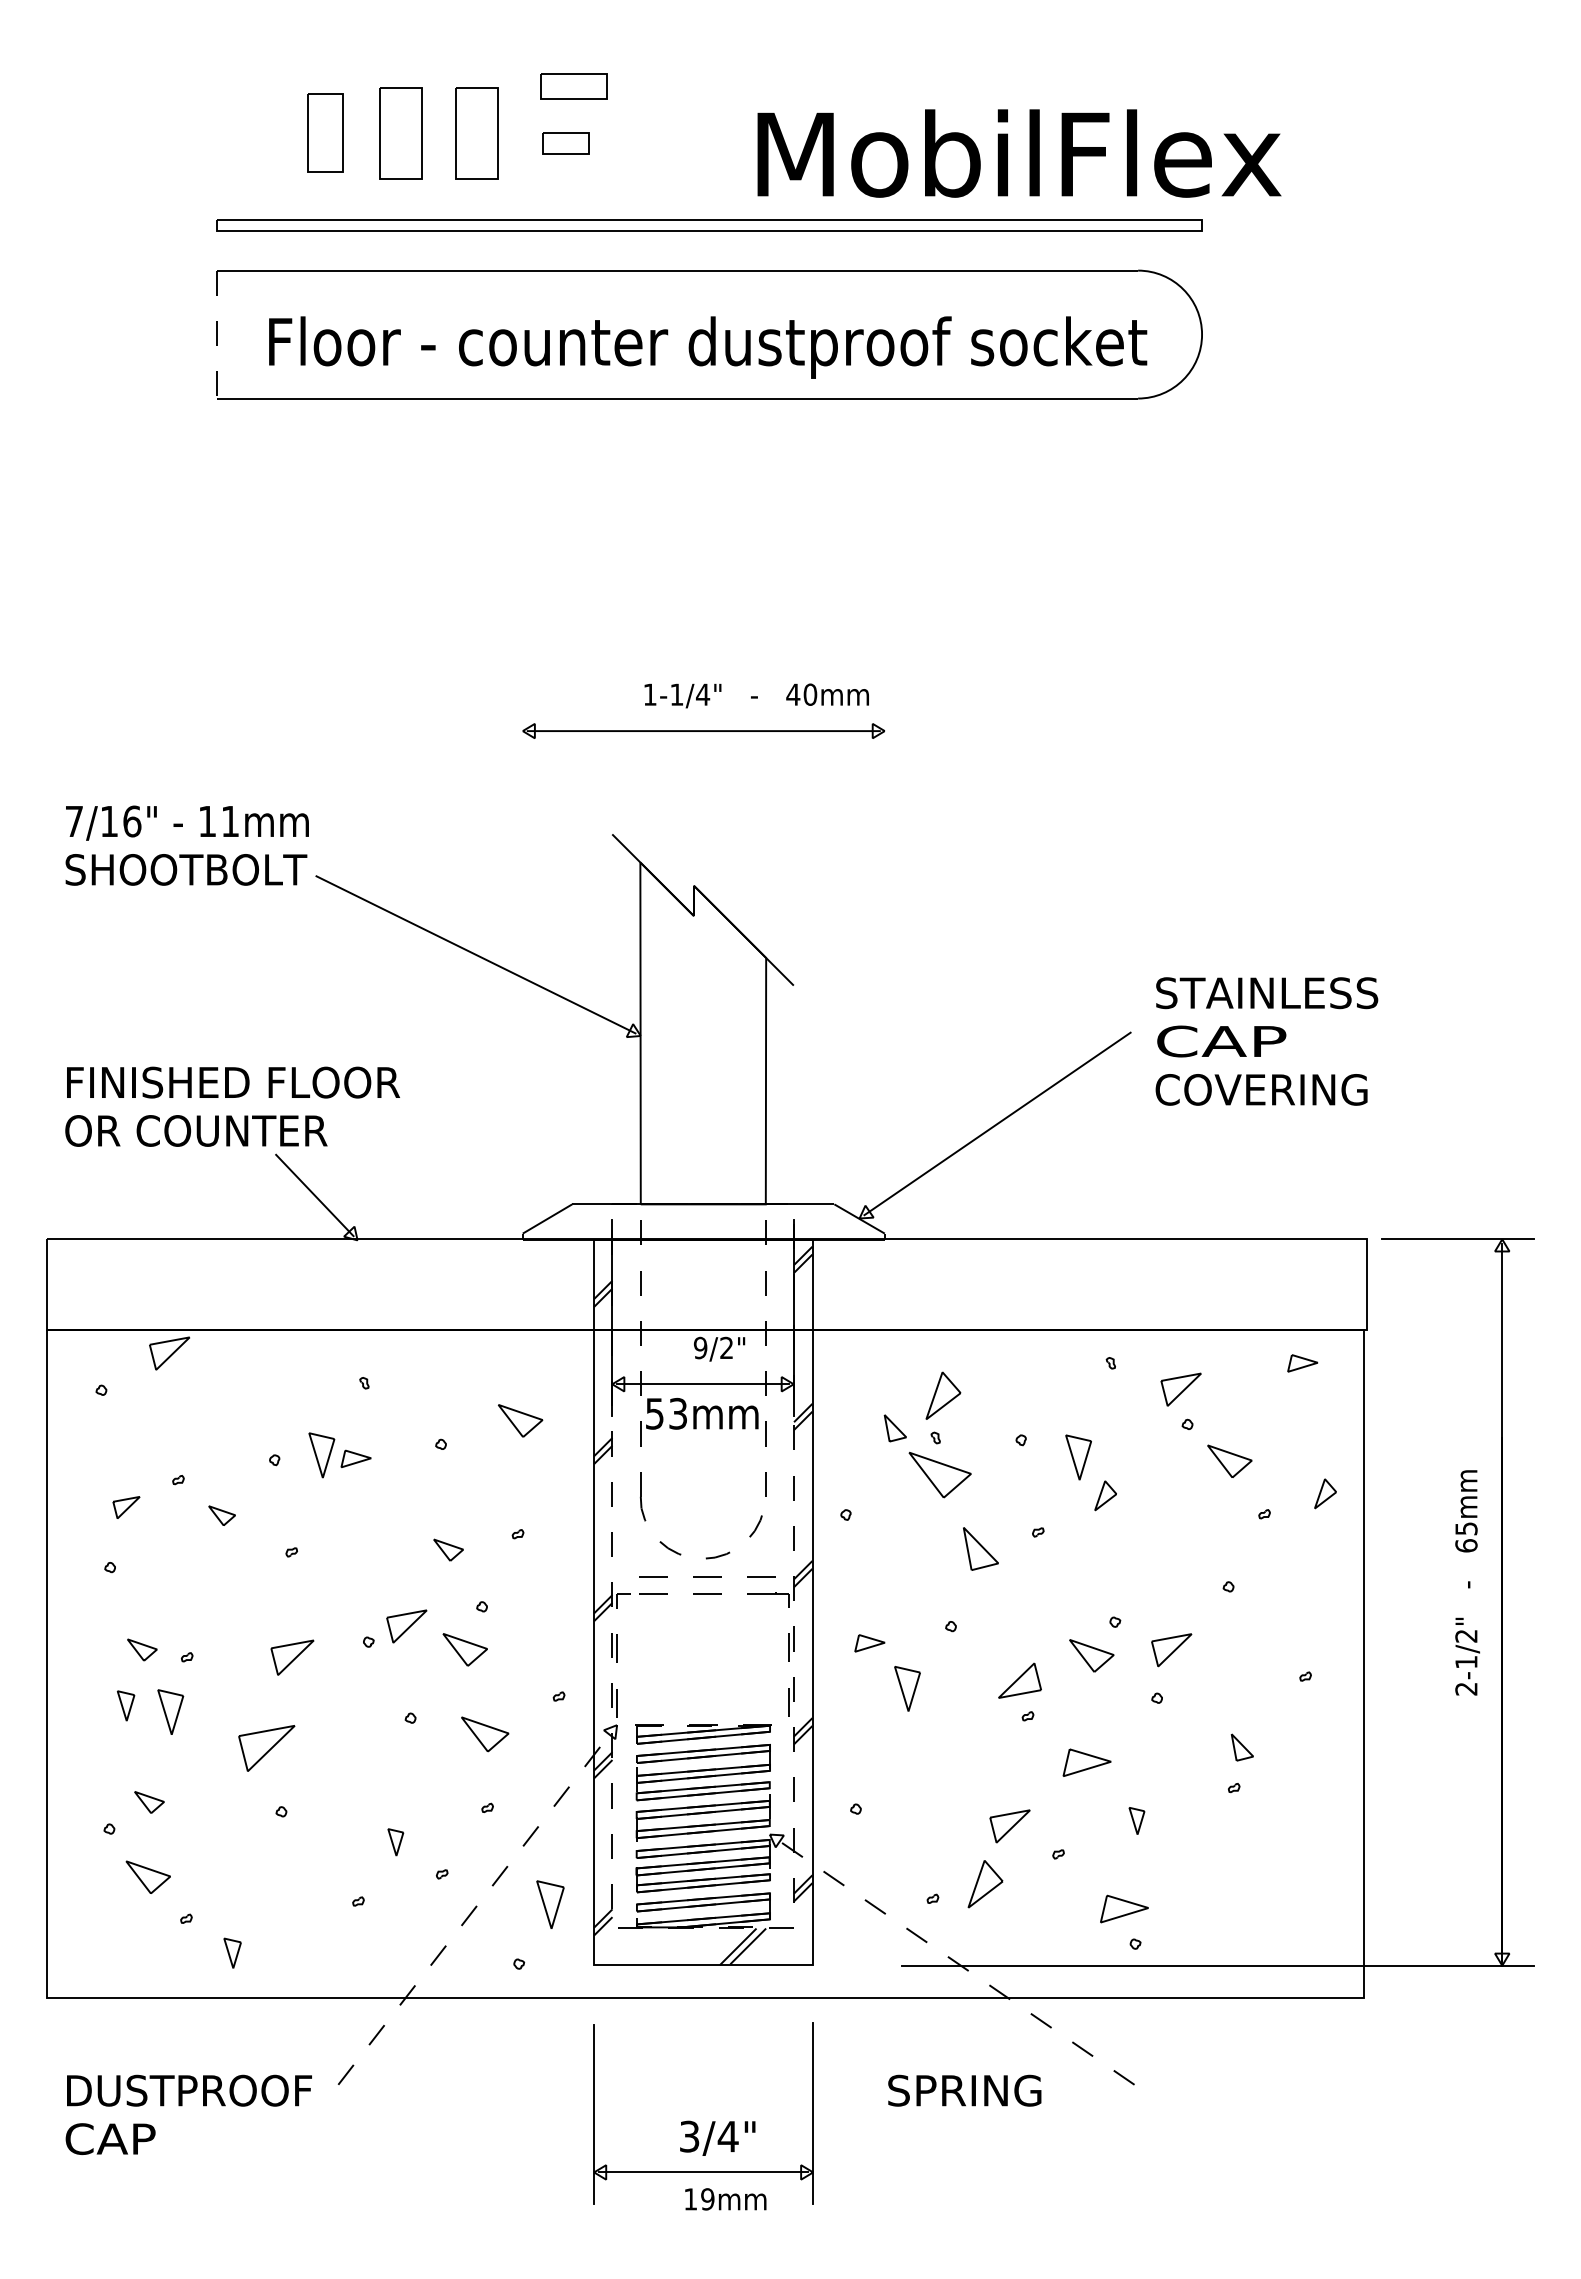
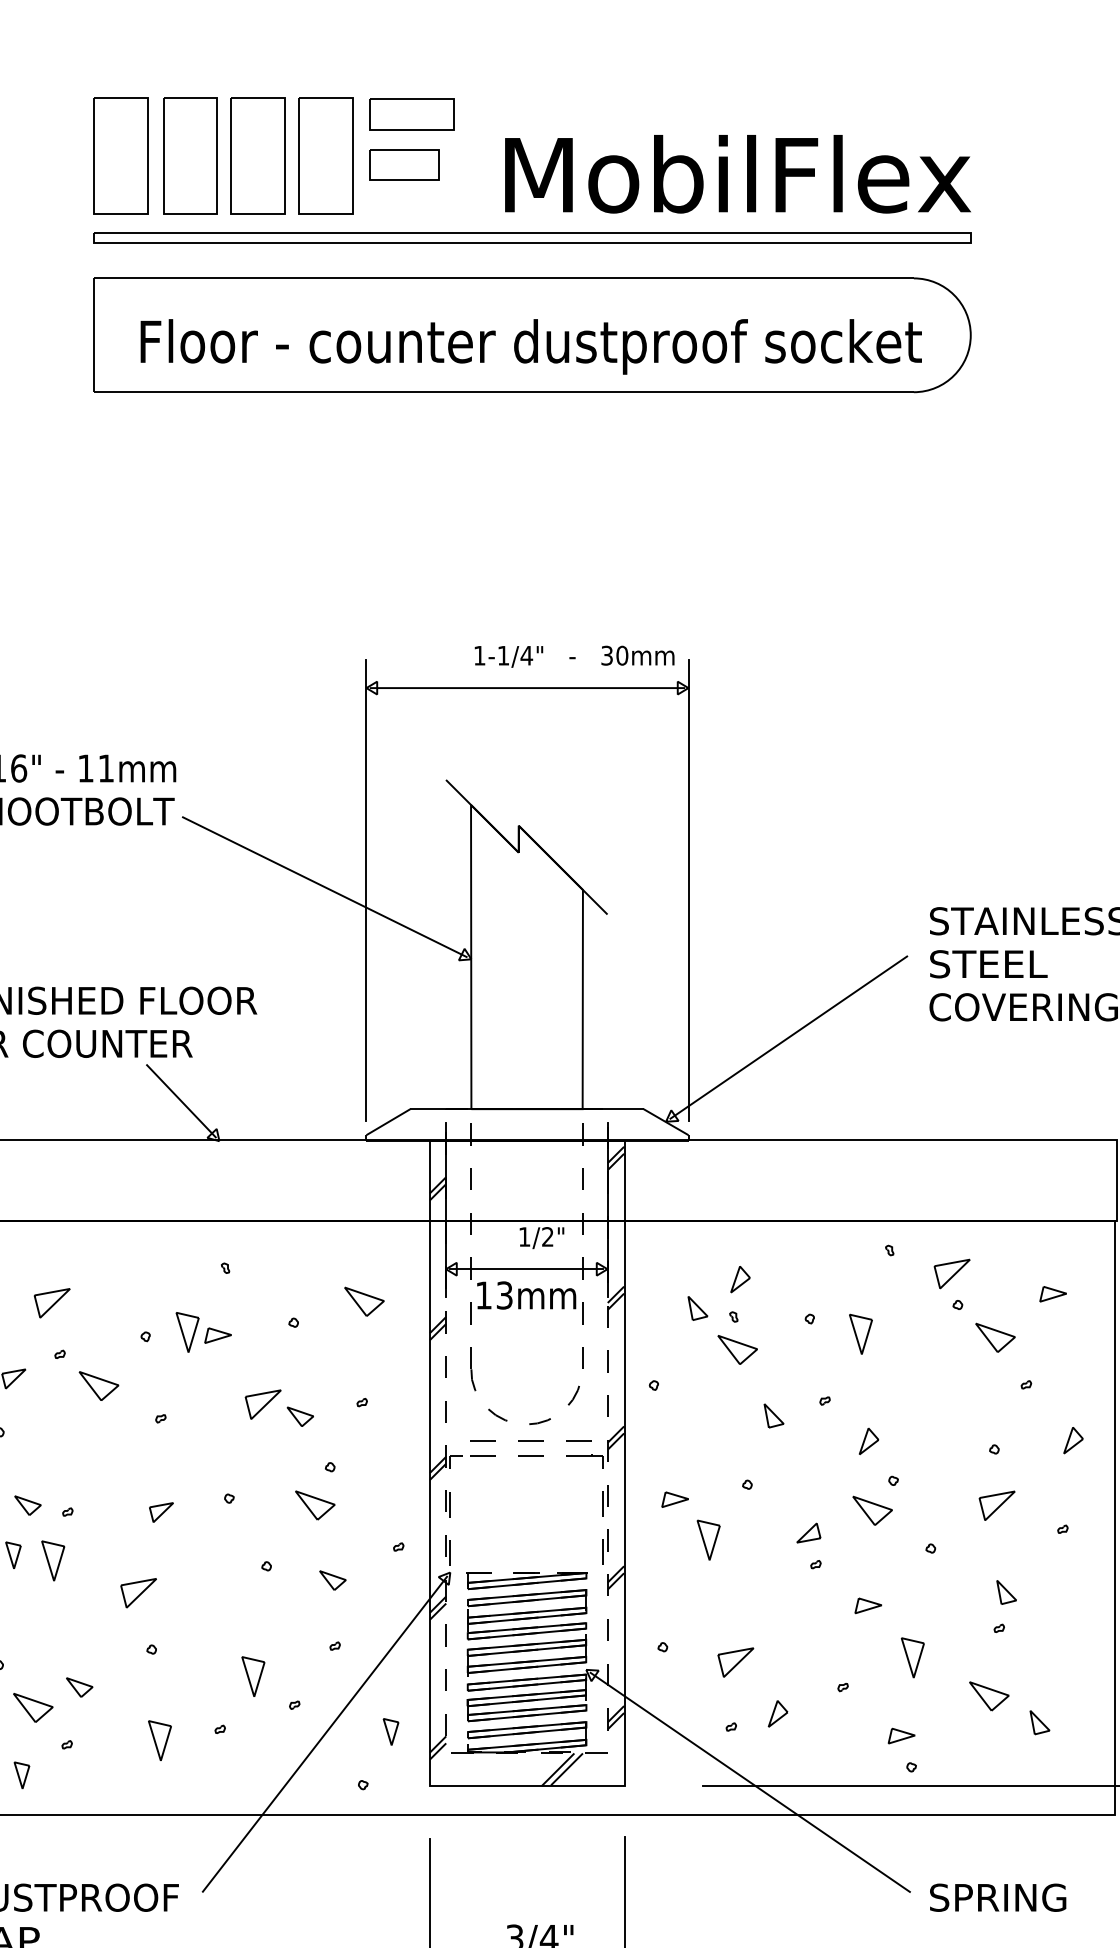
part: (574, 86) -> (412, 114), size x1.43
part: (246, 132) -> (120, 155), added
part: (325, 132) -> (190, 155), size x1.67
part: (400, 132) -> (257, 155), size x1.43
part: (476, 132) -> (325, 155), size x1.43
part: (565, 143) -> (404, 165), size x1.67
text: (1019, 153) -> (738, 174), moved
line: (216, 334) -> (93, 335), dashed -> solid
text: (793, 694) -> (607, 655), 40mm -> 30mm
line: (522, 958) -> (366, 890), added
line: (884, 958) -> (688, 890), added
text: (1222, 1041) -> (988, 964), CAP -> STEEL
text: (700, 1347) -> (524, 1236), 9/2" -> 1/2"
part: (169, 1353) -> (52, 1303), moved
part: (1302, 1363) -> (1053, 1294), moved
part: (942, 1395) -> (739, 1279), size x0.62
text: (654, 1413) -> (483, 1295), 53mm -> 13mm
part: (939, 1474) -> (737, 1349), size x0.71
part: (1325, 1493) -> (1073, 1440), moved
part: (1105, 1495) -> (868, 1441), moved
part: (221, 1515) -> (98, 1385), size x1.67
part: (980, 1549) -> (773, 1416), size x0.62
part: (406, 1626) -> (262, 1404), moved
part: (1171, 1650) -> (996, 1506), moved
part: (292, 1657) -> (161, 1512), size x0.62
part: (1019, 1680) -> (808, 1532), size x0.62
part: (484, 1733) -> (332, 1579), size x0.62
part: (266, 1748) -> (138, 1593), size x0.71
part: (1086, 1762) -> (867, 1605), size x0.62
part: (149, 1802) -> (79, 1687), moved
part: (1136, 1820) -> (912, 1657), size x1.67
part: (1009, 1826) -> (735, 1662), moved
part: (395, 1842) -> (253, 1676), size x1.67
part: (1222, 1863) -> (988, 1695), added
part: (985, 1883) -> (778, 1713), size x0.62
part: (1279, 1893) -> (1039, 1722), added
part: (550, 1903) -> (391, 1731), size x0.62
line: (476, 1906) -> (325, 1733), dashed -> solid
part: (1124, 1908) -> (901, 1735), size x0.62
part: (290, 1913) -> (159, 1740), added
part: (232, 1952) -> (21, 1774), moved
line: (954, 1961) -> (750, 1782), dashed -> solid
text: (964, 2090) -> (997, 1897), moved

